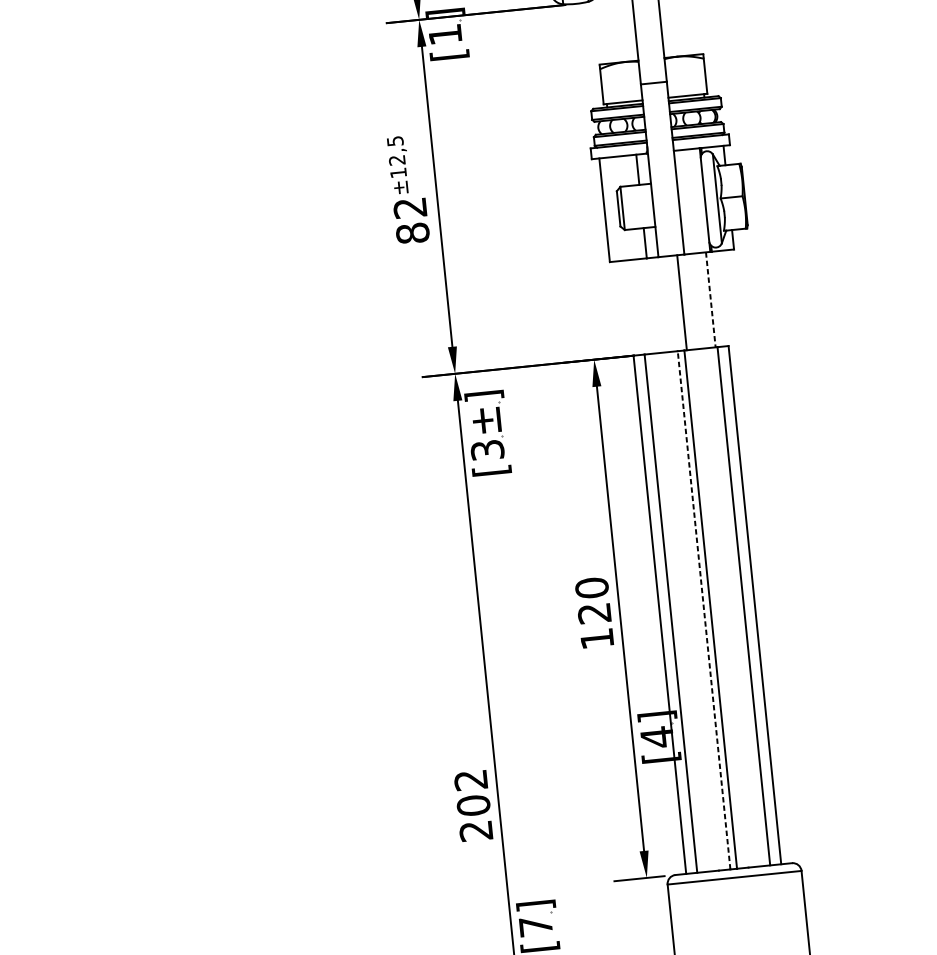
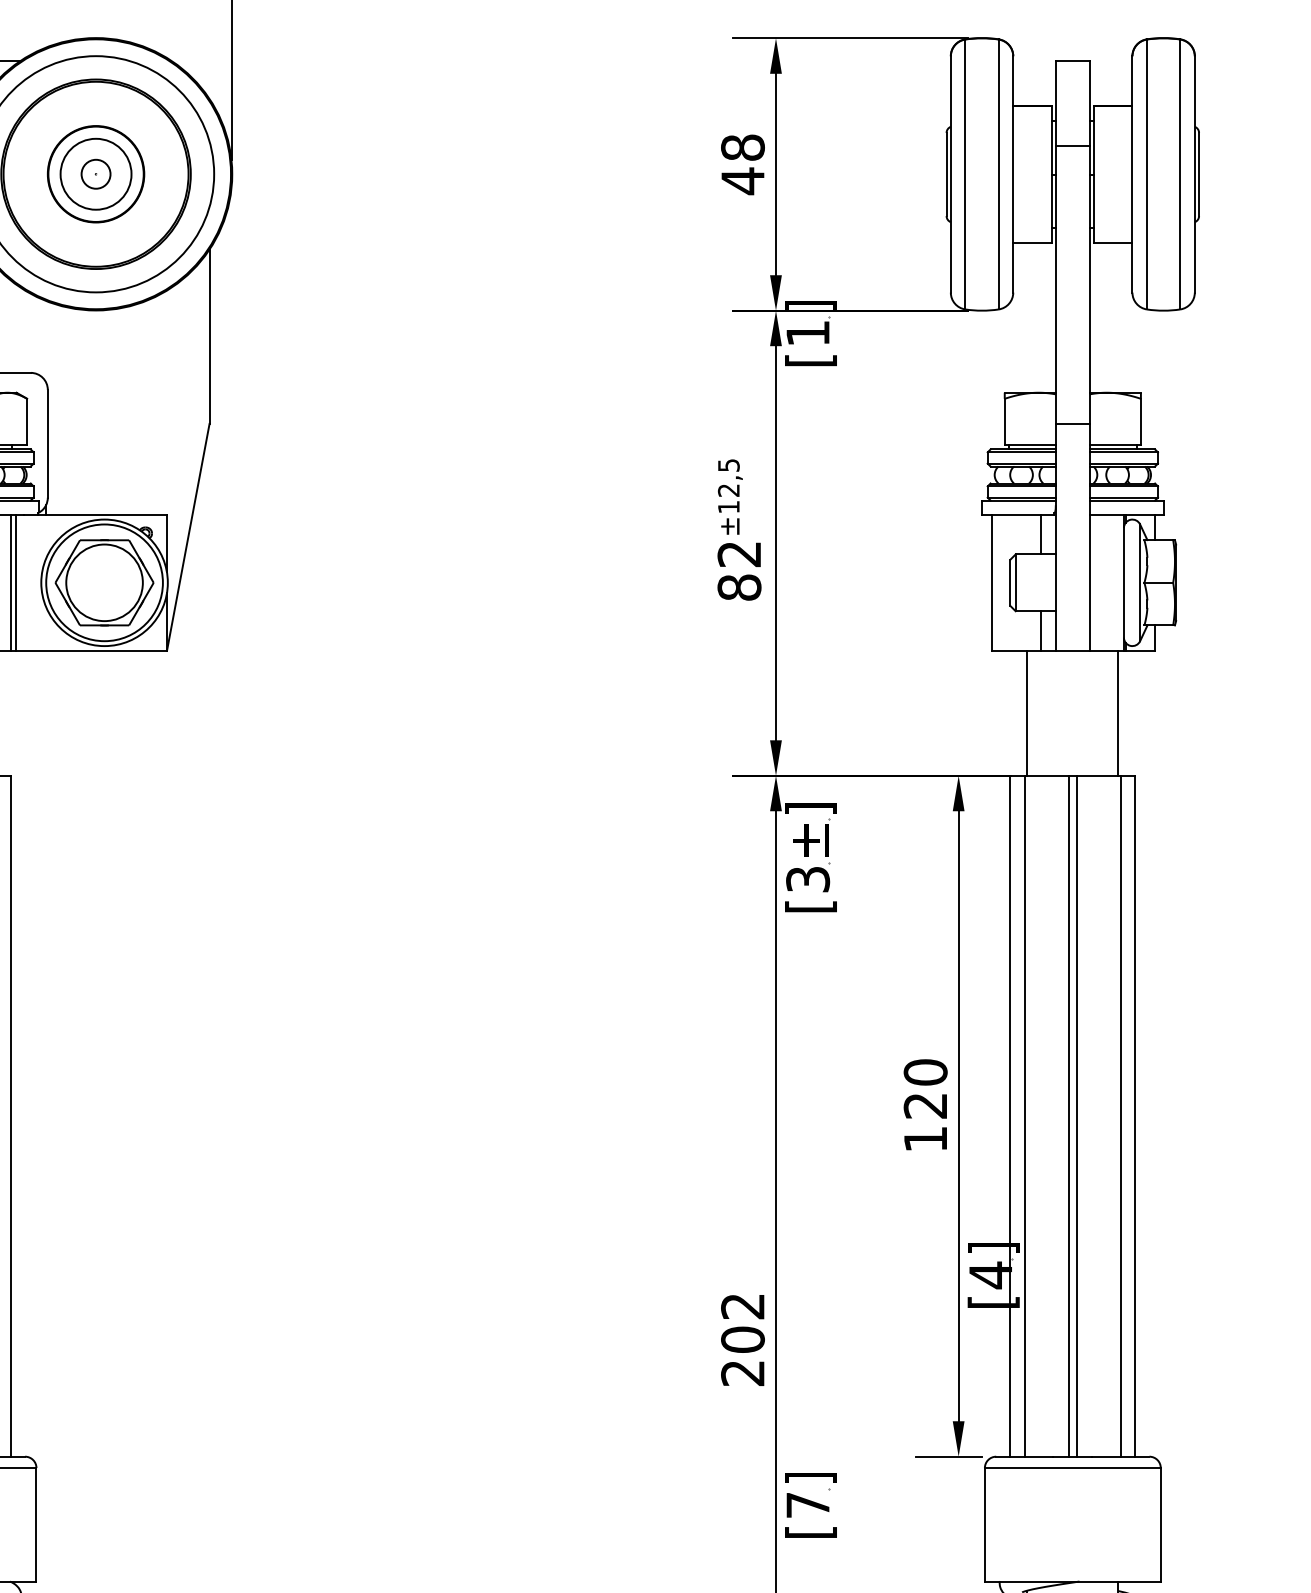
line: (711, 299) -> (1118, 713), dashed -> solid
line: (682, 302) -> (1027, 712), moved
line: (704, 609) -> (1068, 1115), dashed -> solid

